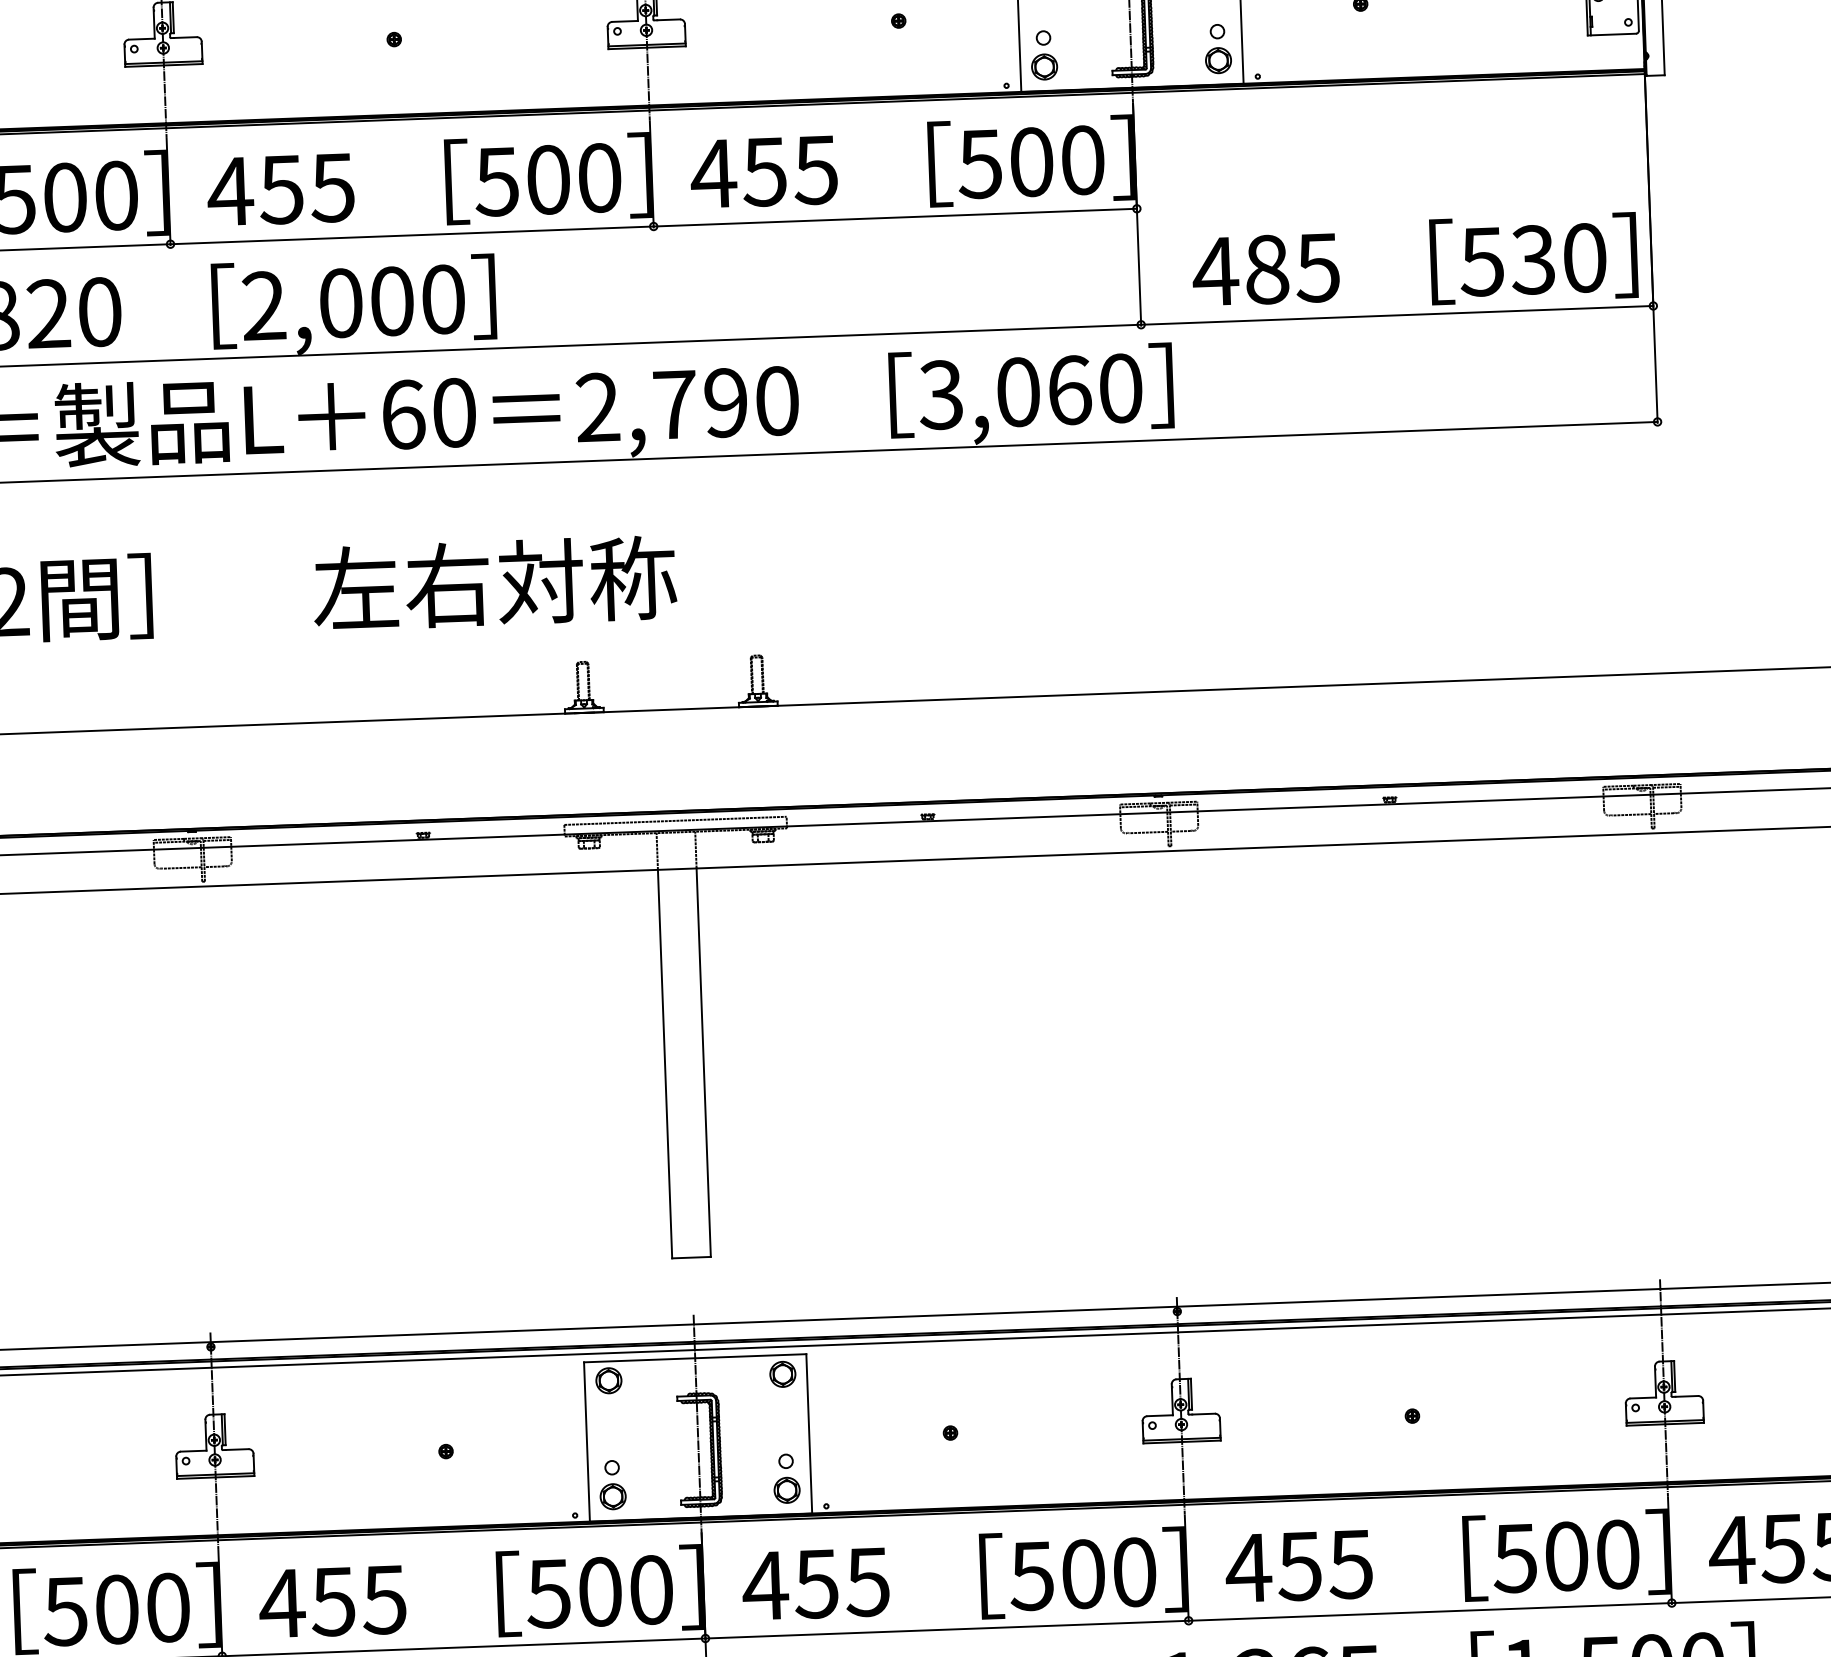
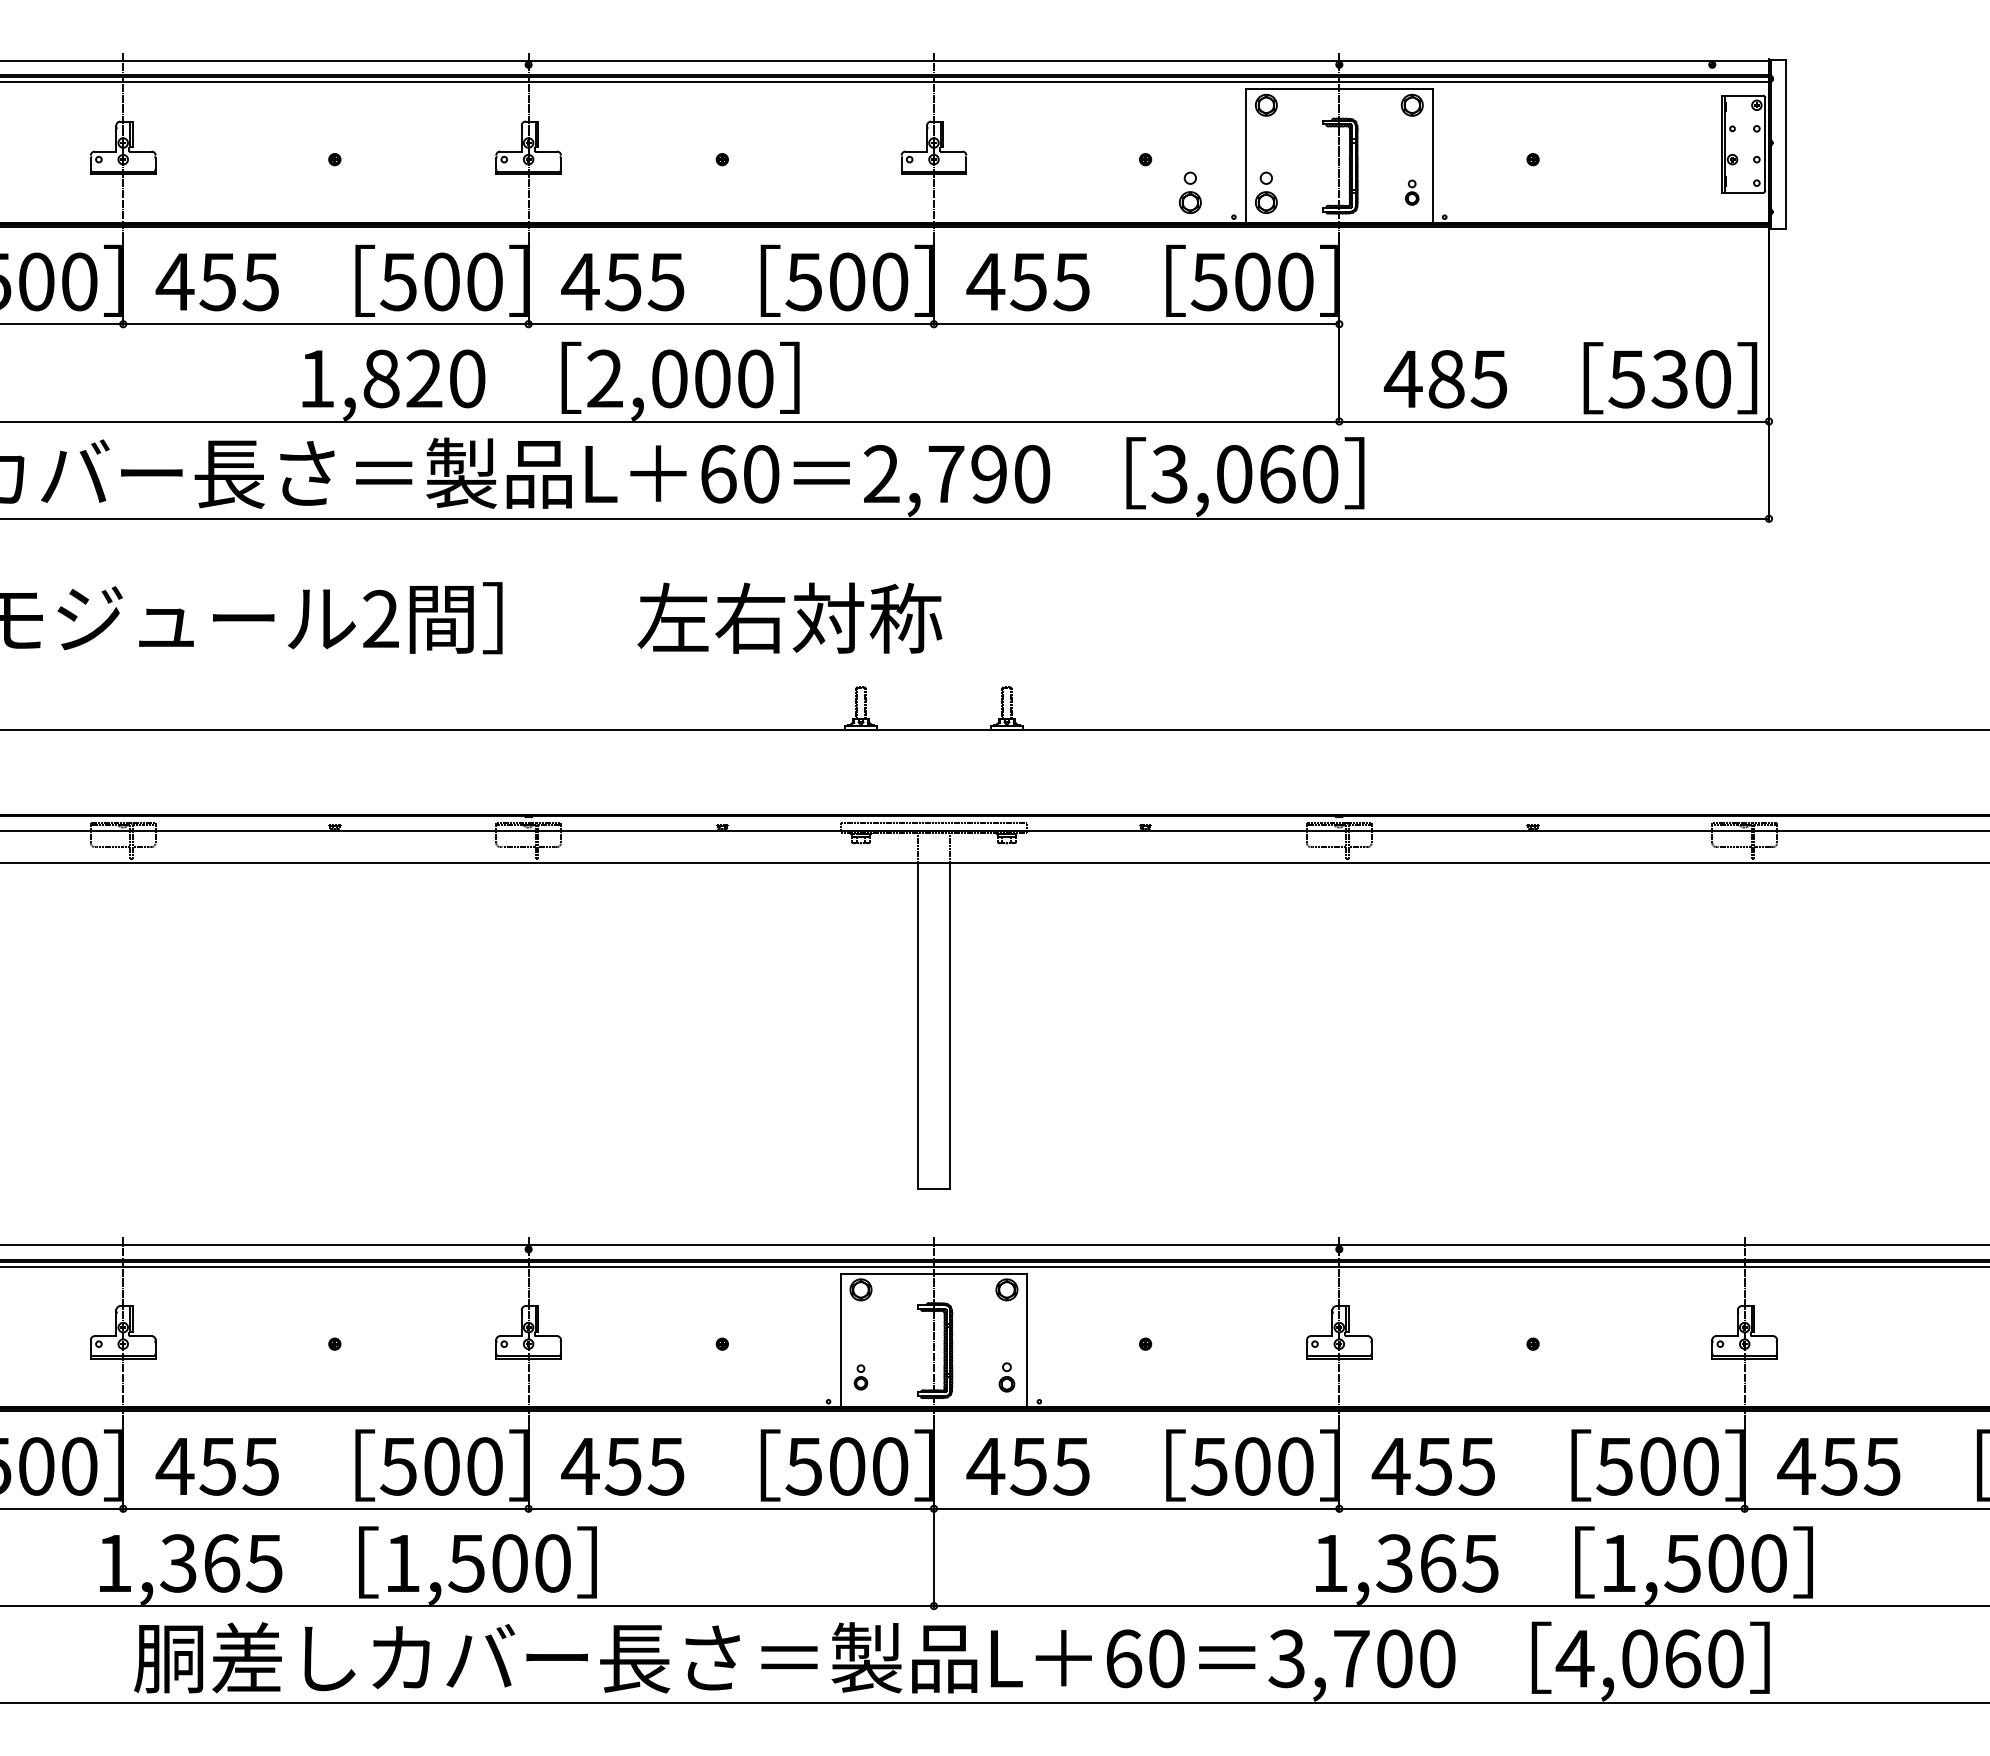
part: (1217, 48) -> (1411, 192), size x0.6
part: (953, 58) -> (1190, 192), added
part: (786, 1478) -> (1006, 1377), size x0.7
part: (612, 1485) -> (860, 1377), size x0.6

